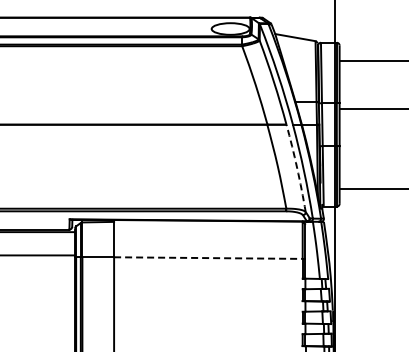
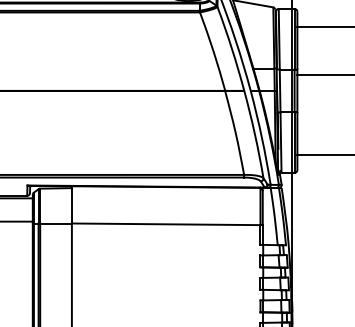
arc: (297, 168) -> (255, 134), dashed -> solid
line: (208, 258) -> (166, 224), dashed -> solid

